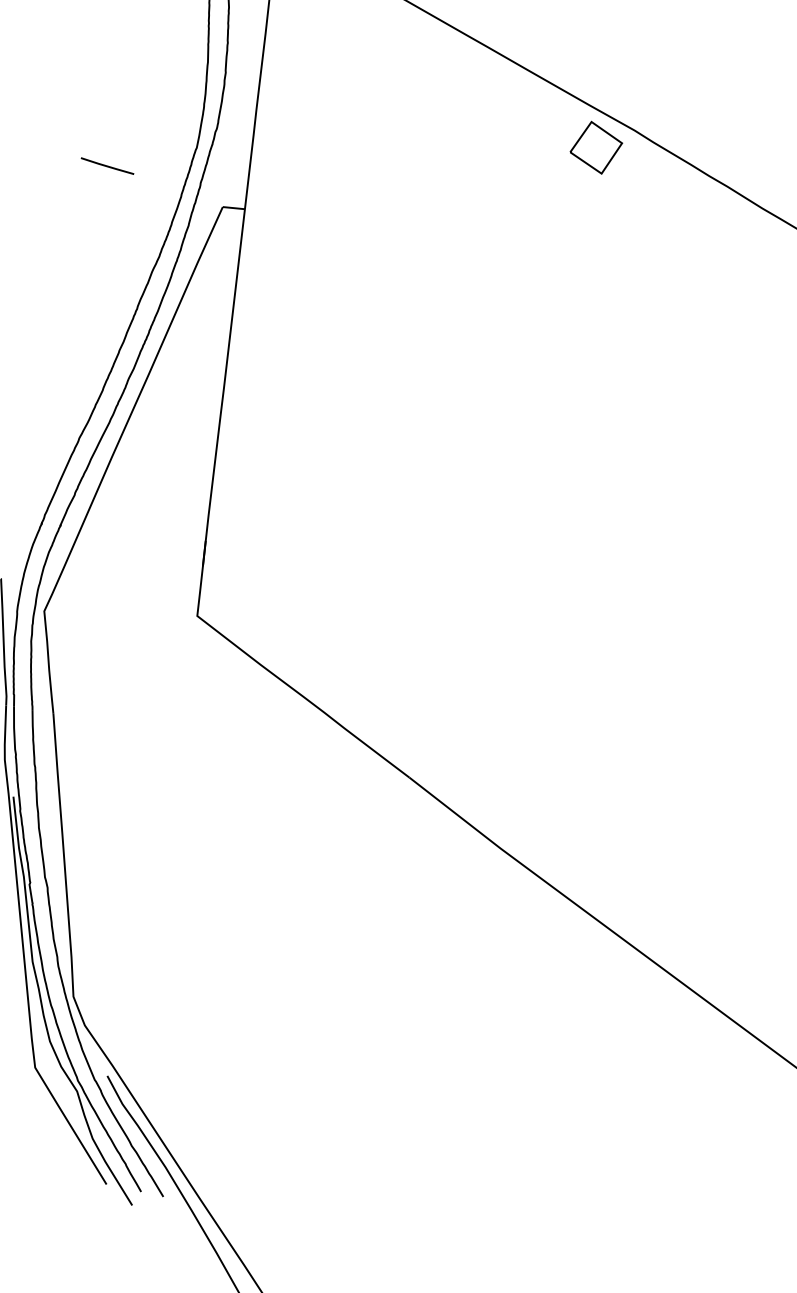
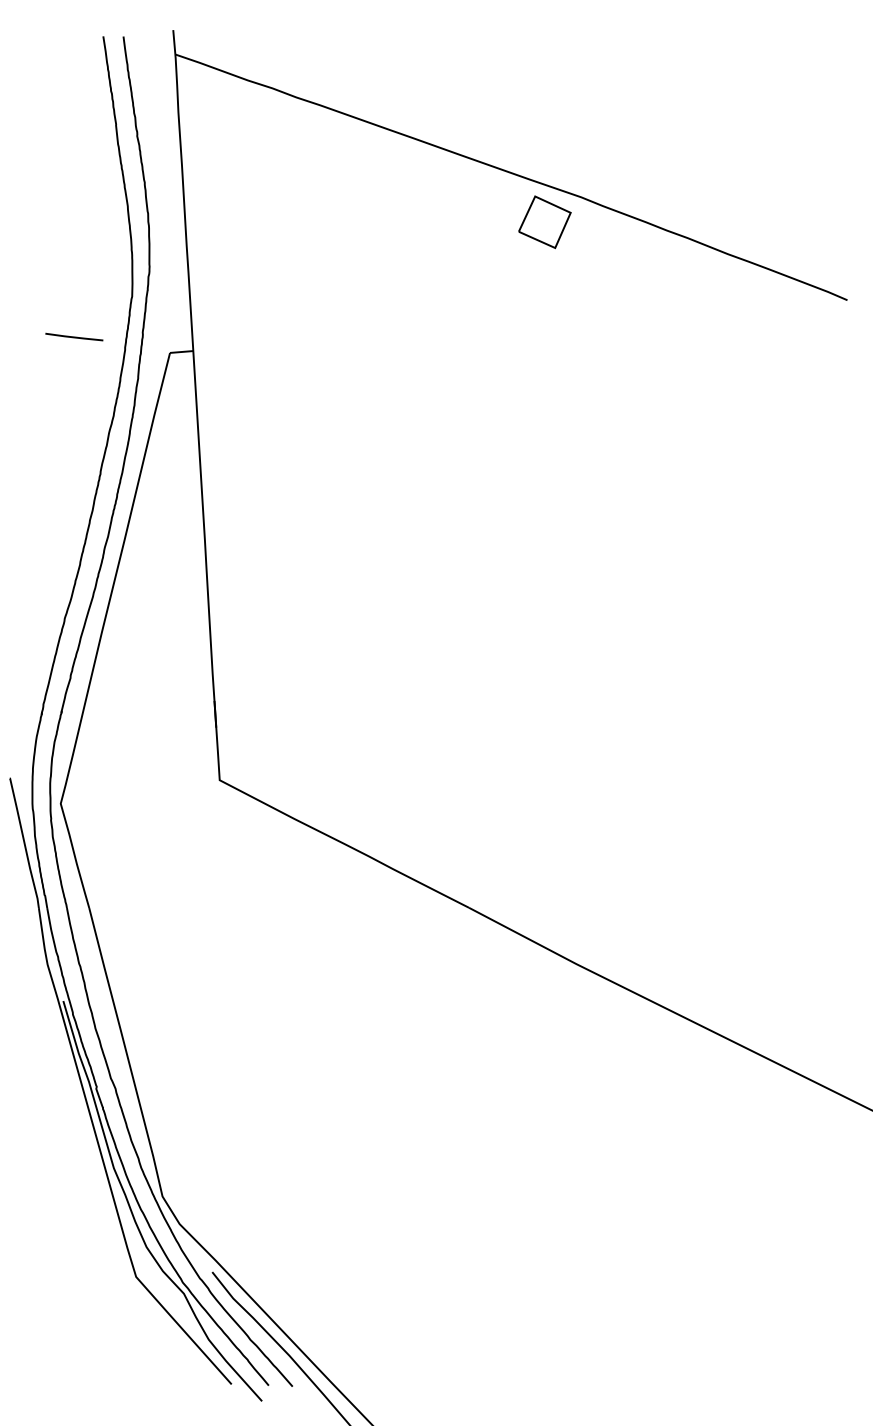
line: (107, 165) -> (74, 336), moved

